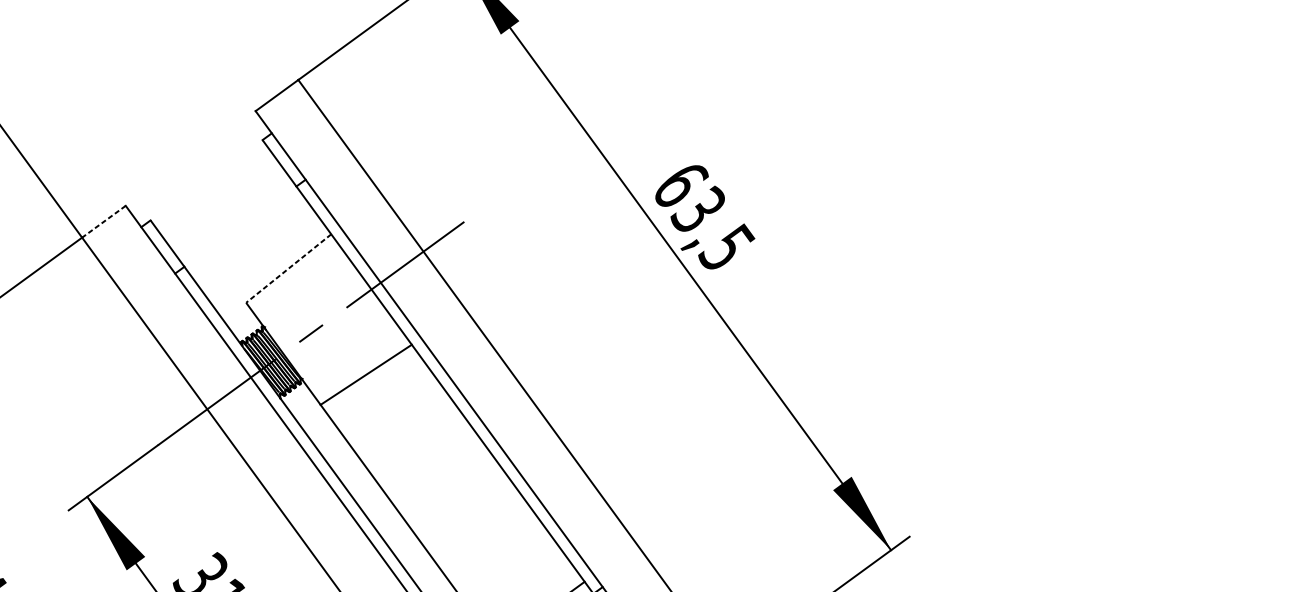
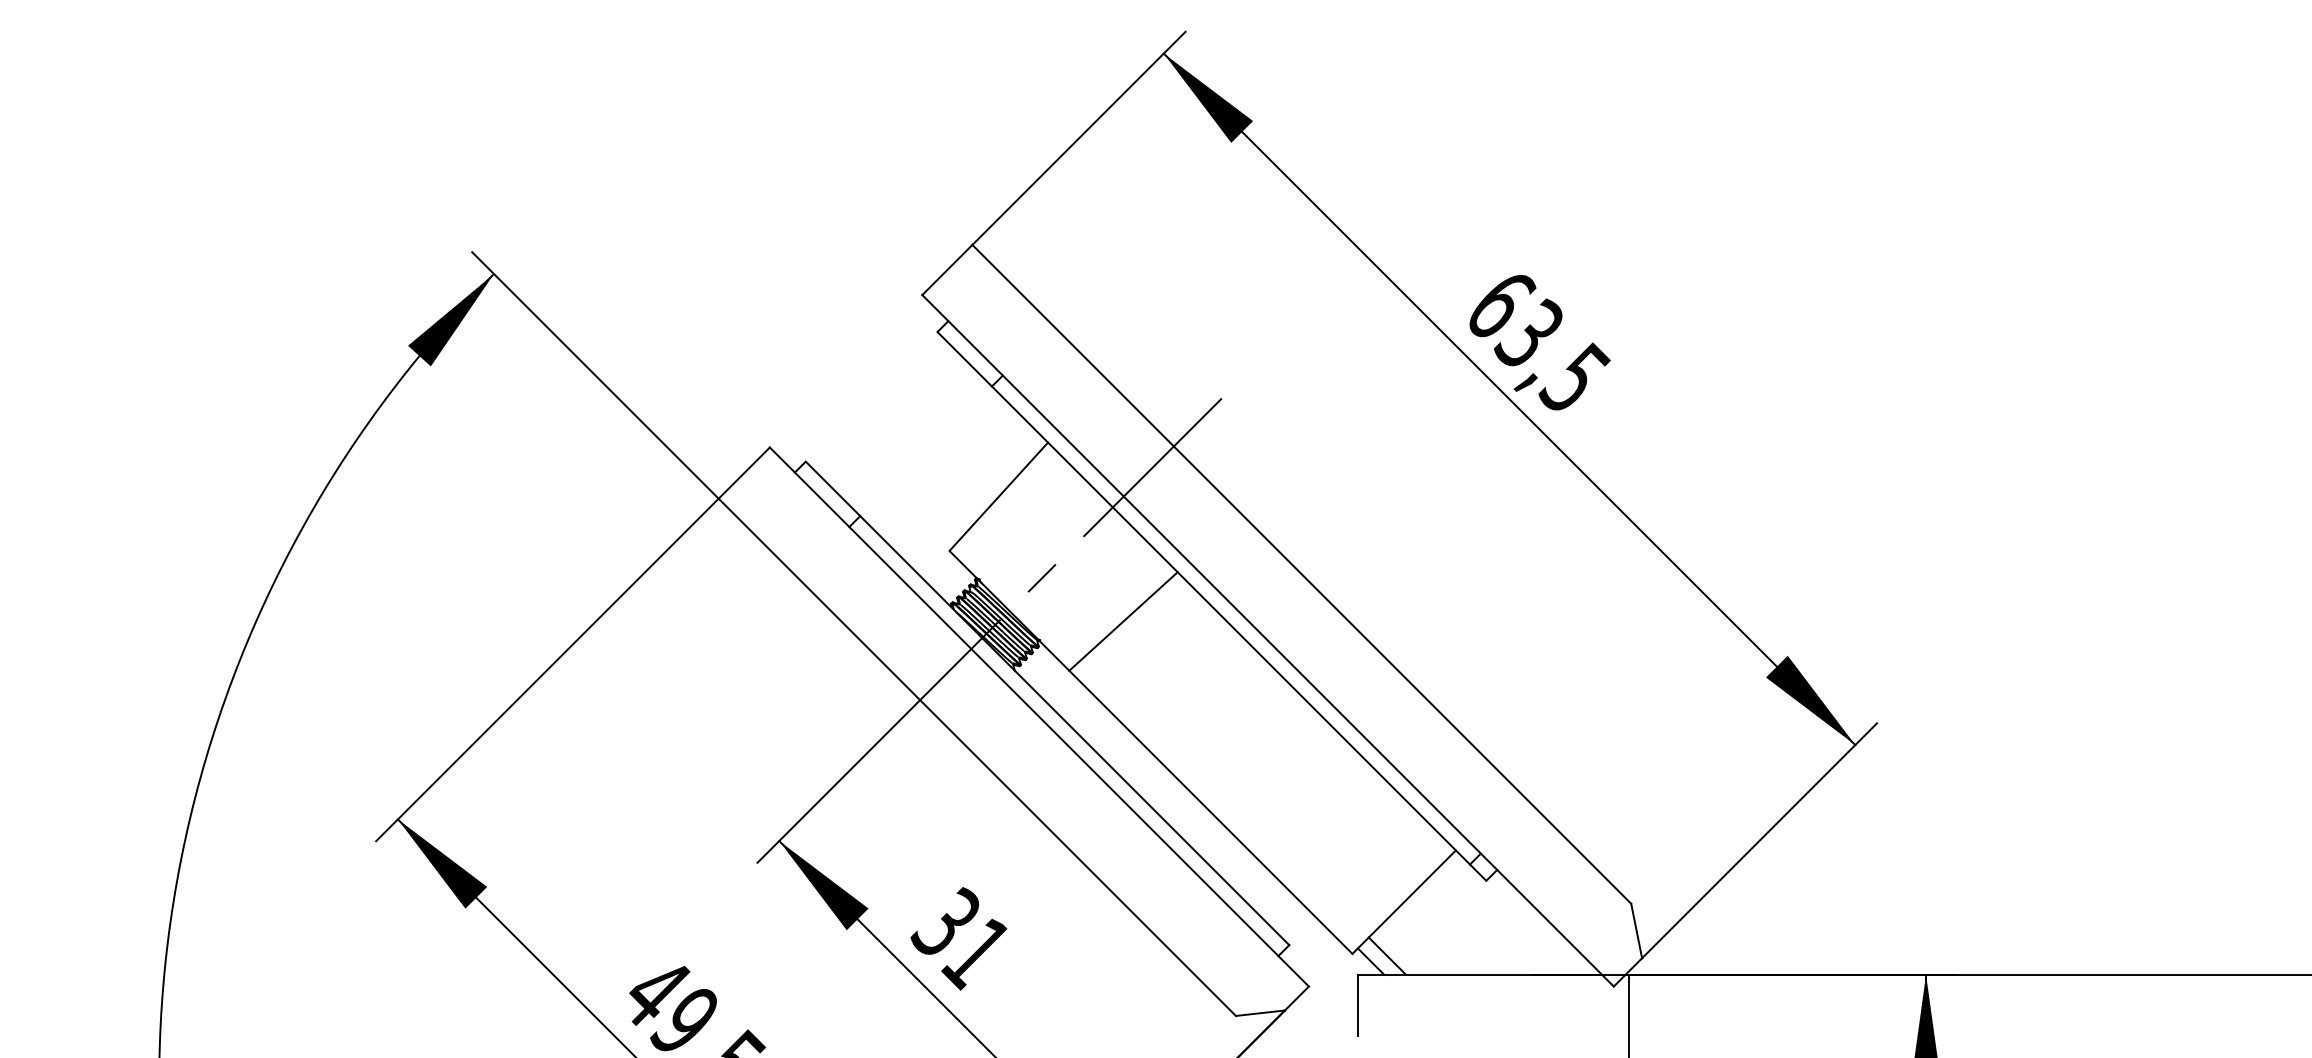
line: (103, 221) -> (743, 473), dashed -> solid
line: (288, 269) -> (998, 497), dashed -> solid

